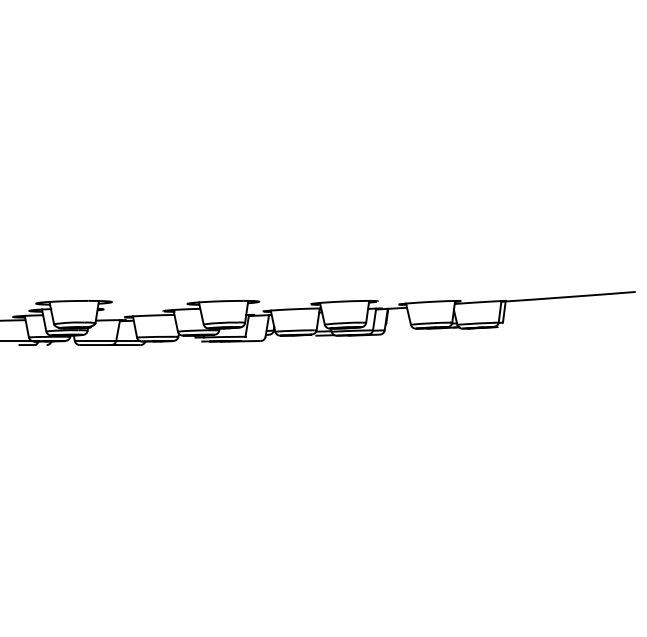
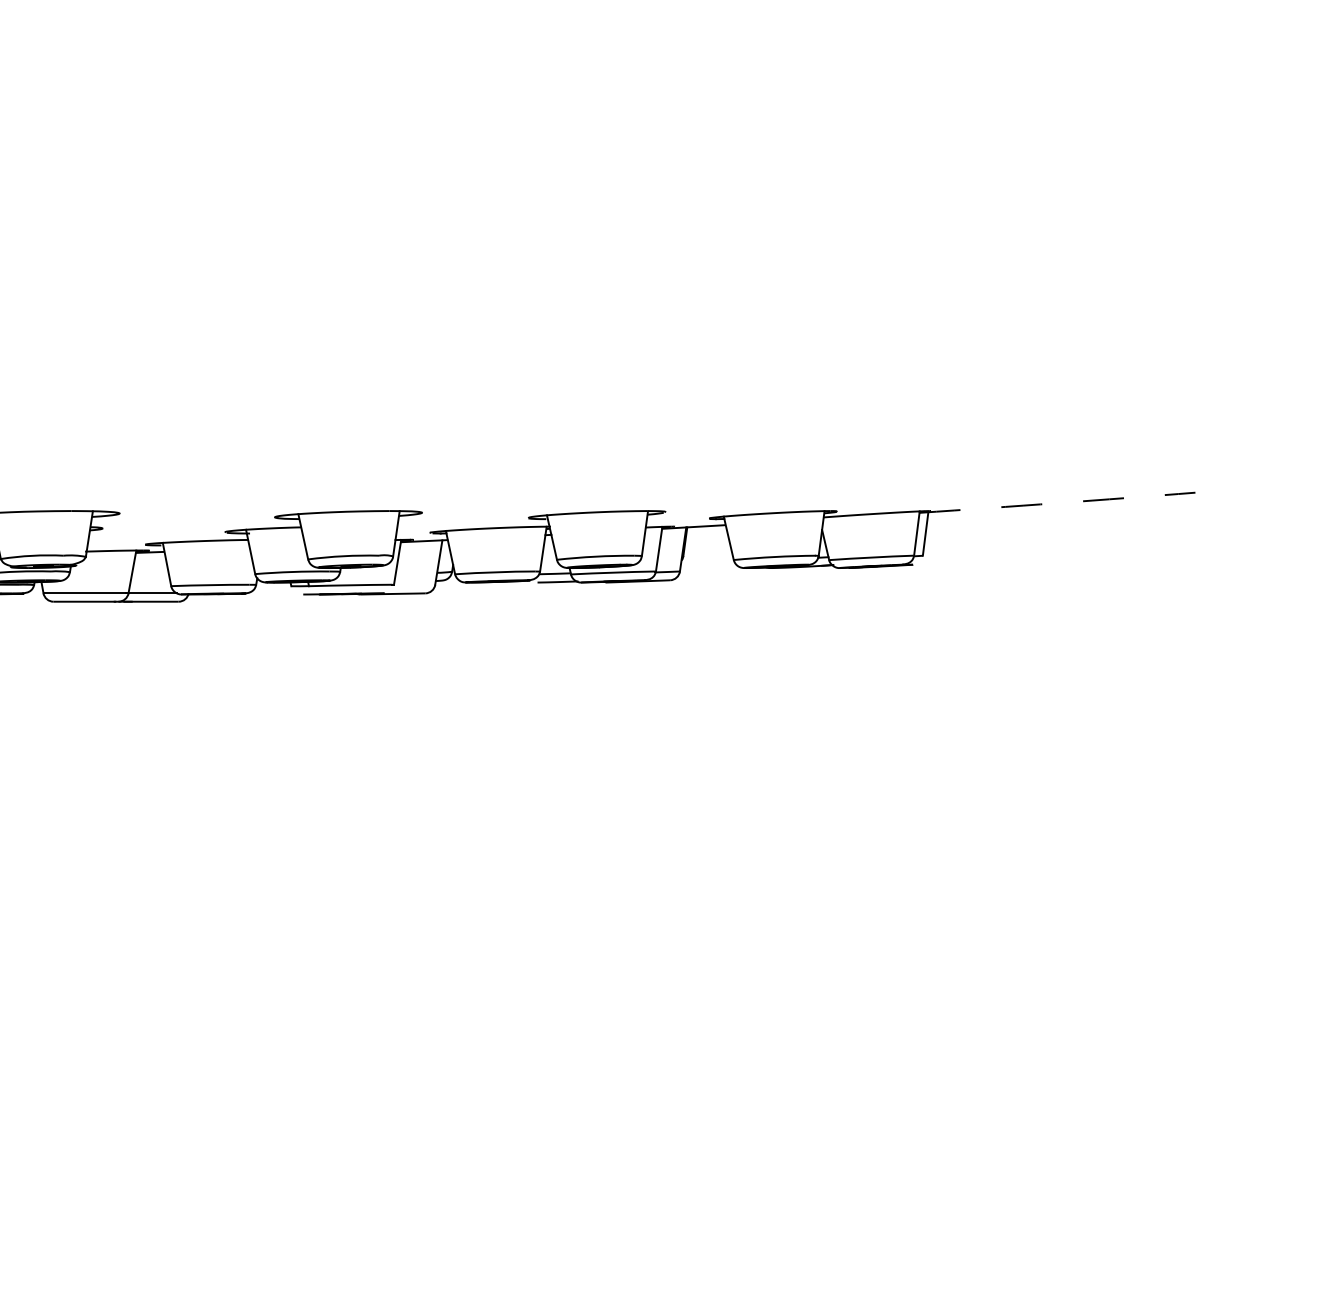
arc: (568, 297) -> (1057, 504), solid -> dashed

